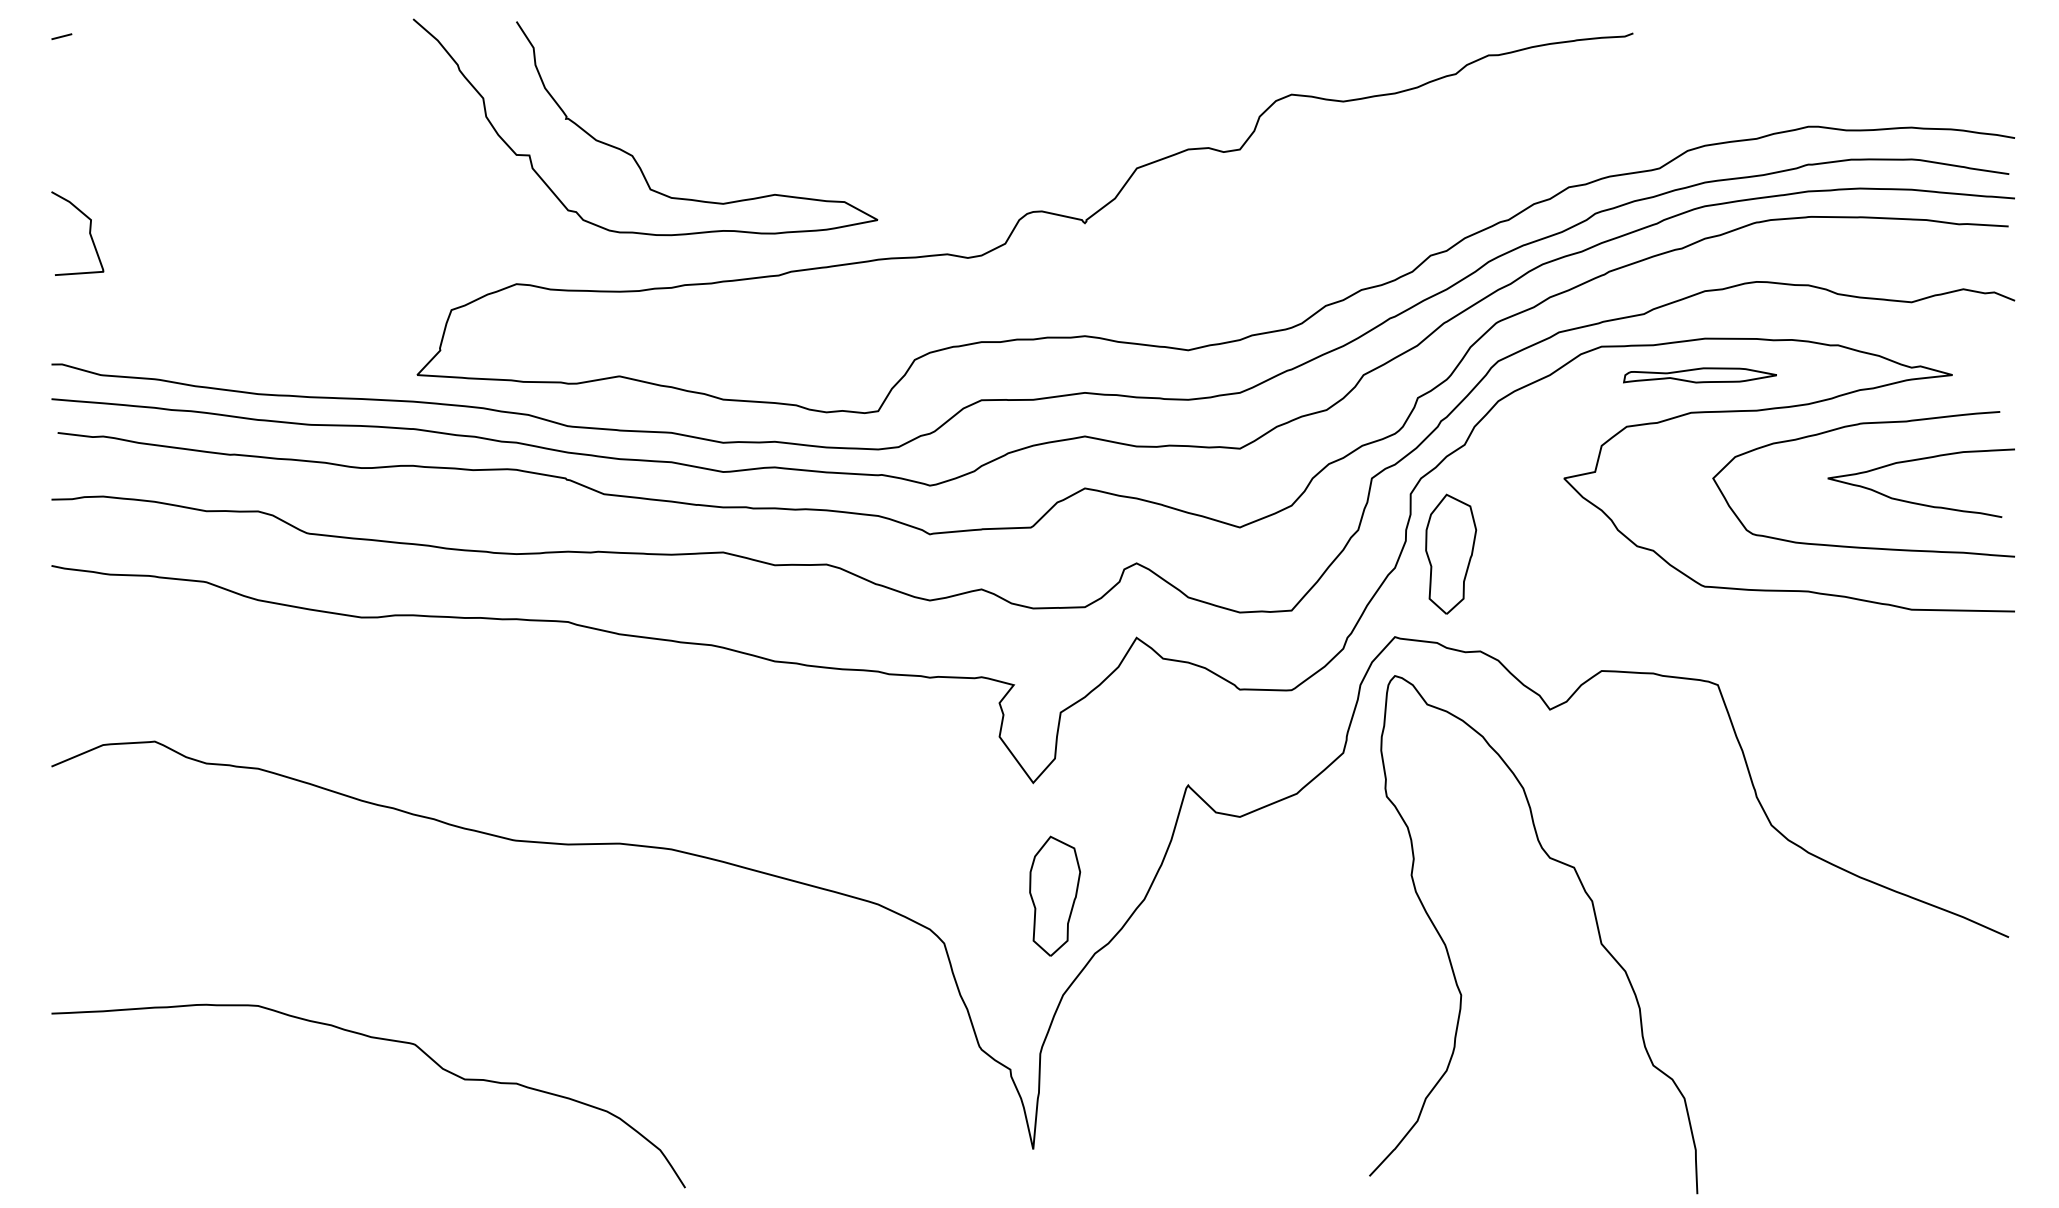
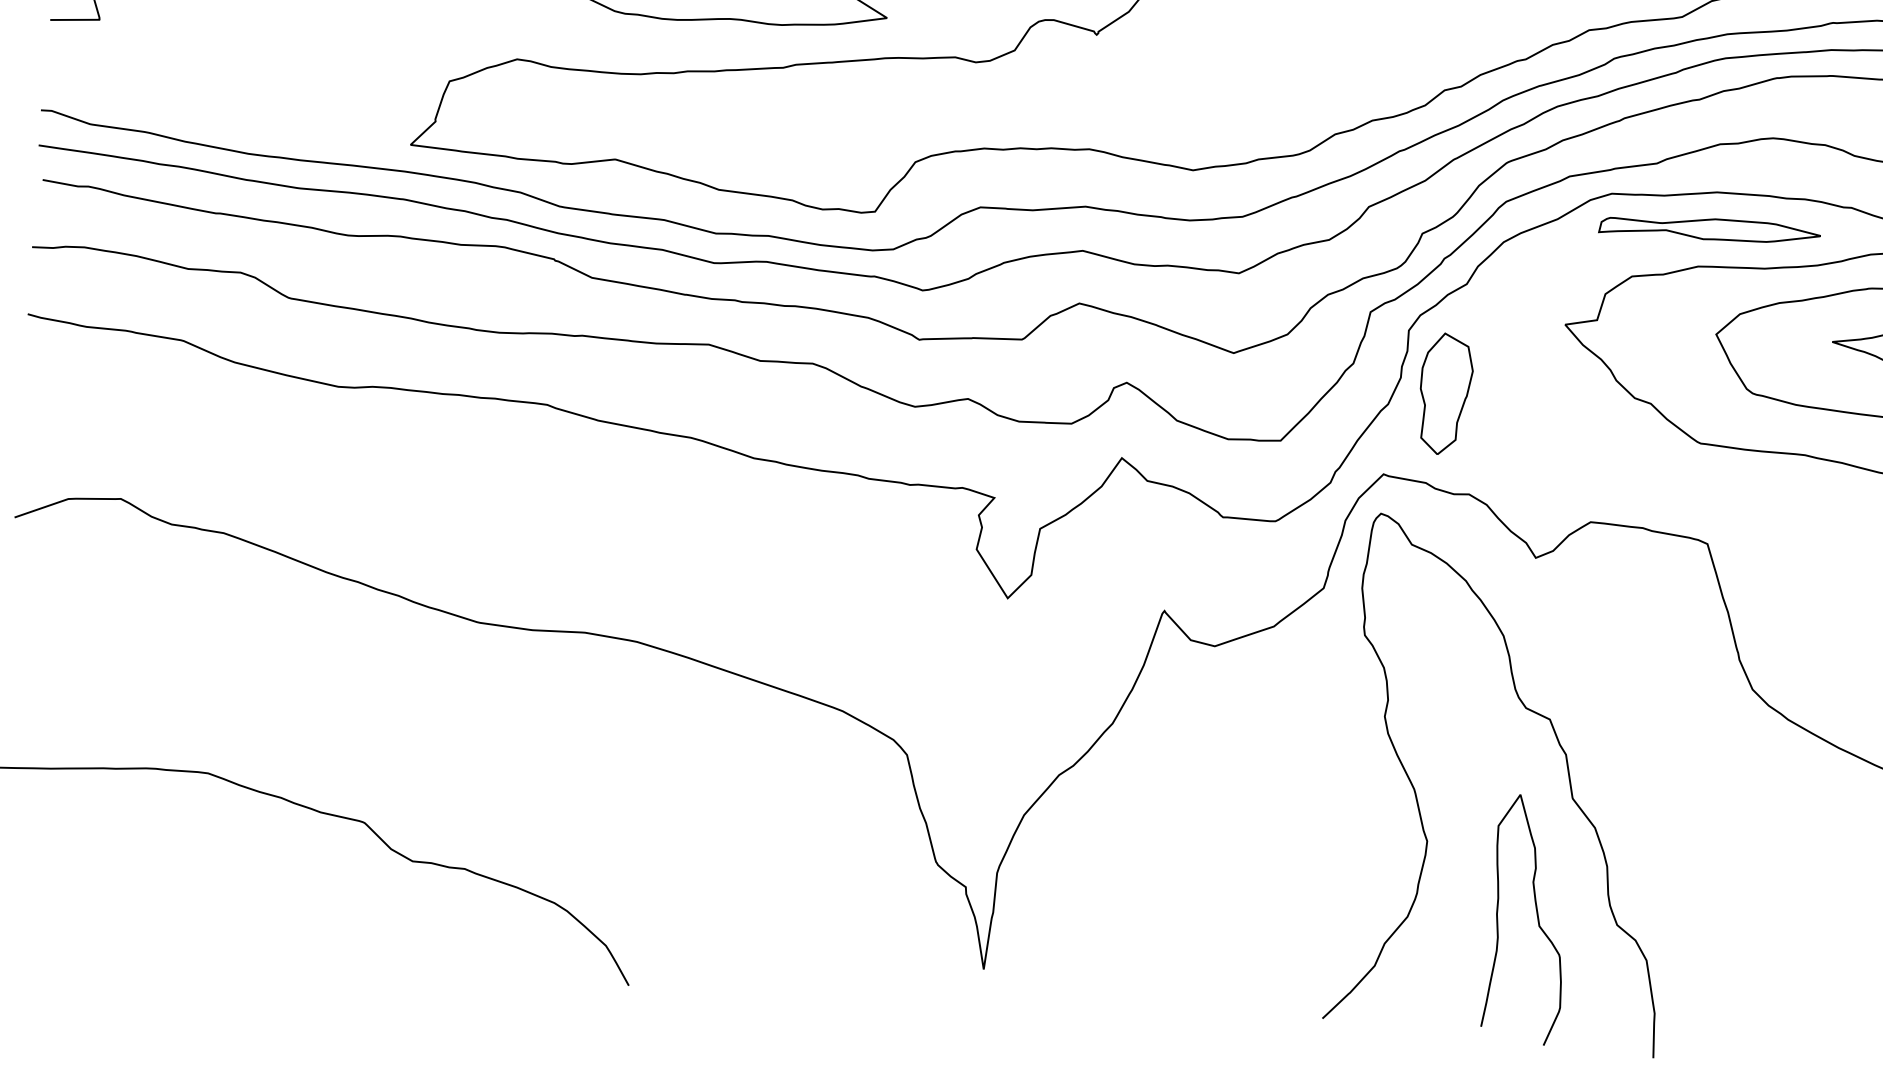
part: (1699, 375) -> (1709, 229), size x1.43
part: (1055, 895) -> (1022, 713), removed
curve: (1573, 1061) -> (1536, 915), added

